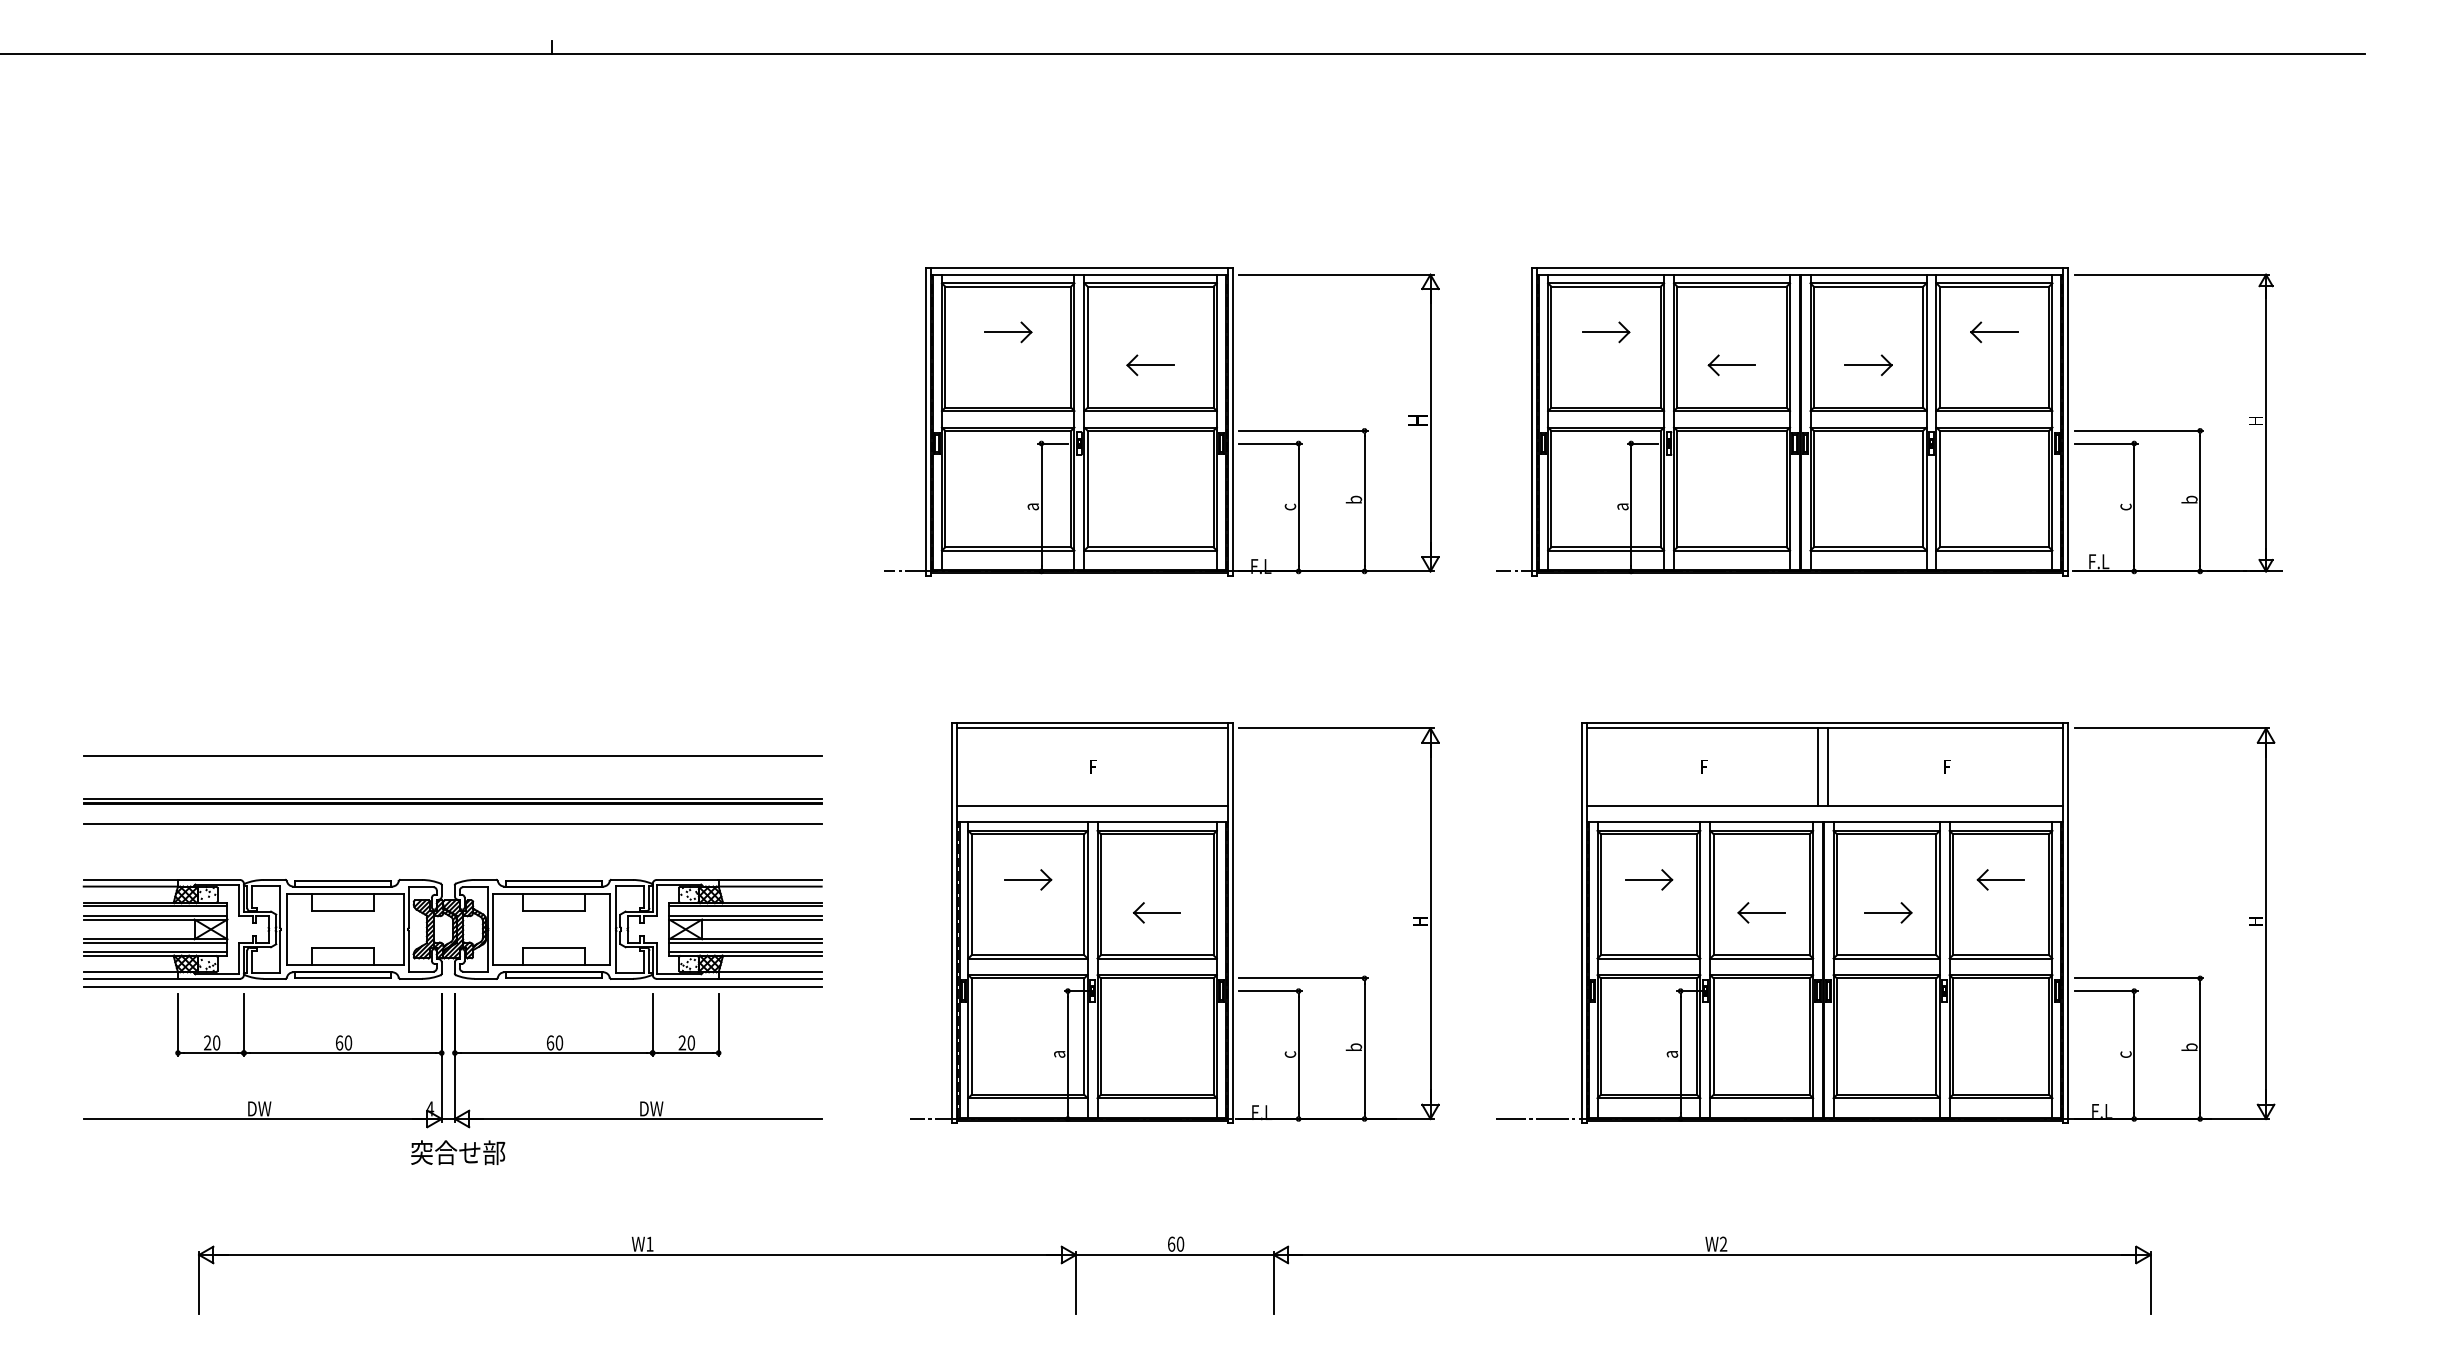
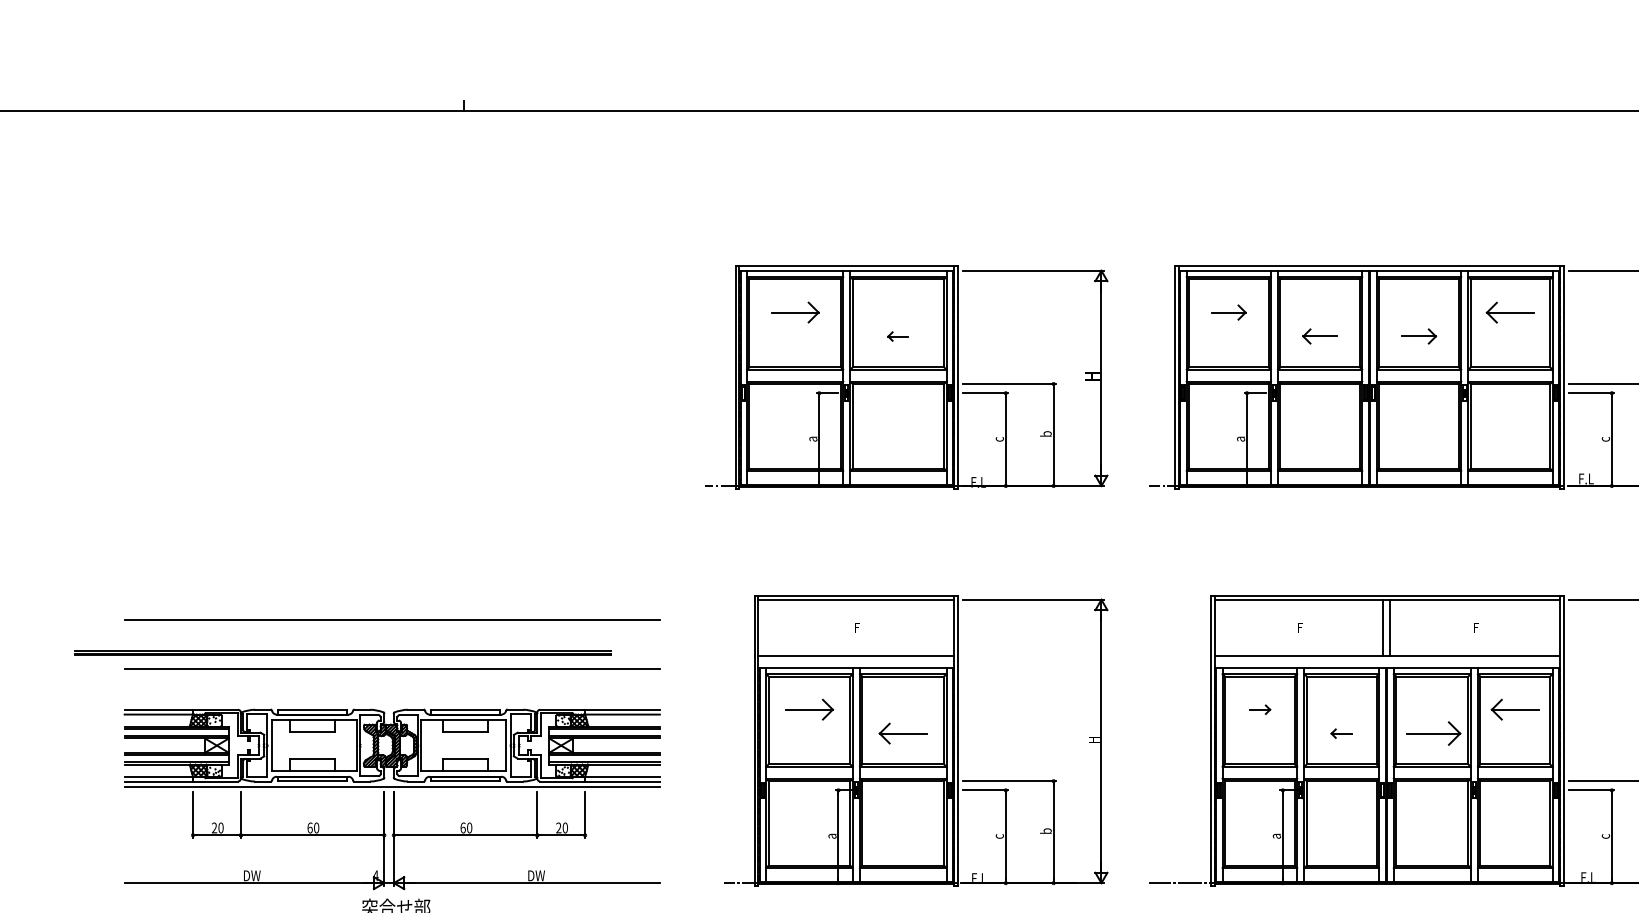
part: (1994, 331) -> (1510, 311), size x1.4
part: (1008, 332) -> (795, 312), size x1.4
part: (1150, 365) -> (898, 336), size x0.6
part: (452, 801) -> (342, 652), moved
part: (1028, 879) -> (809, 709), size x1.4
part: (1649, 879) -> (1260, 709), size x0.6
part: (2000, 879) -> (1514, 709), size x1.4
part: (1156, 912) -> (902, 733), size x1.4
part: (1761, 912) -> (1341, 733), size x0.6
part: (1888, 912) -> (1433, 733), size x1.6

